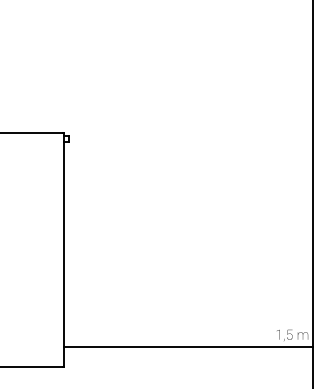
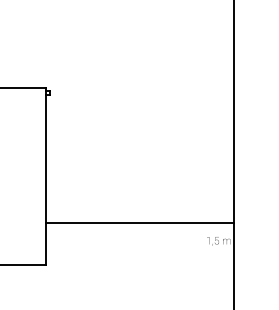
line: (187, 346) -> (139, 222), moved

